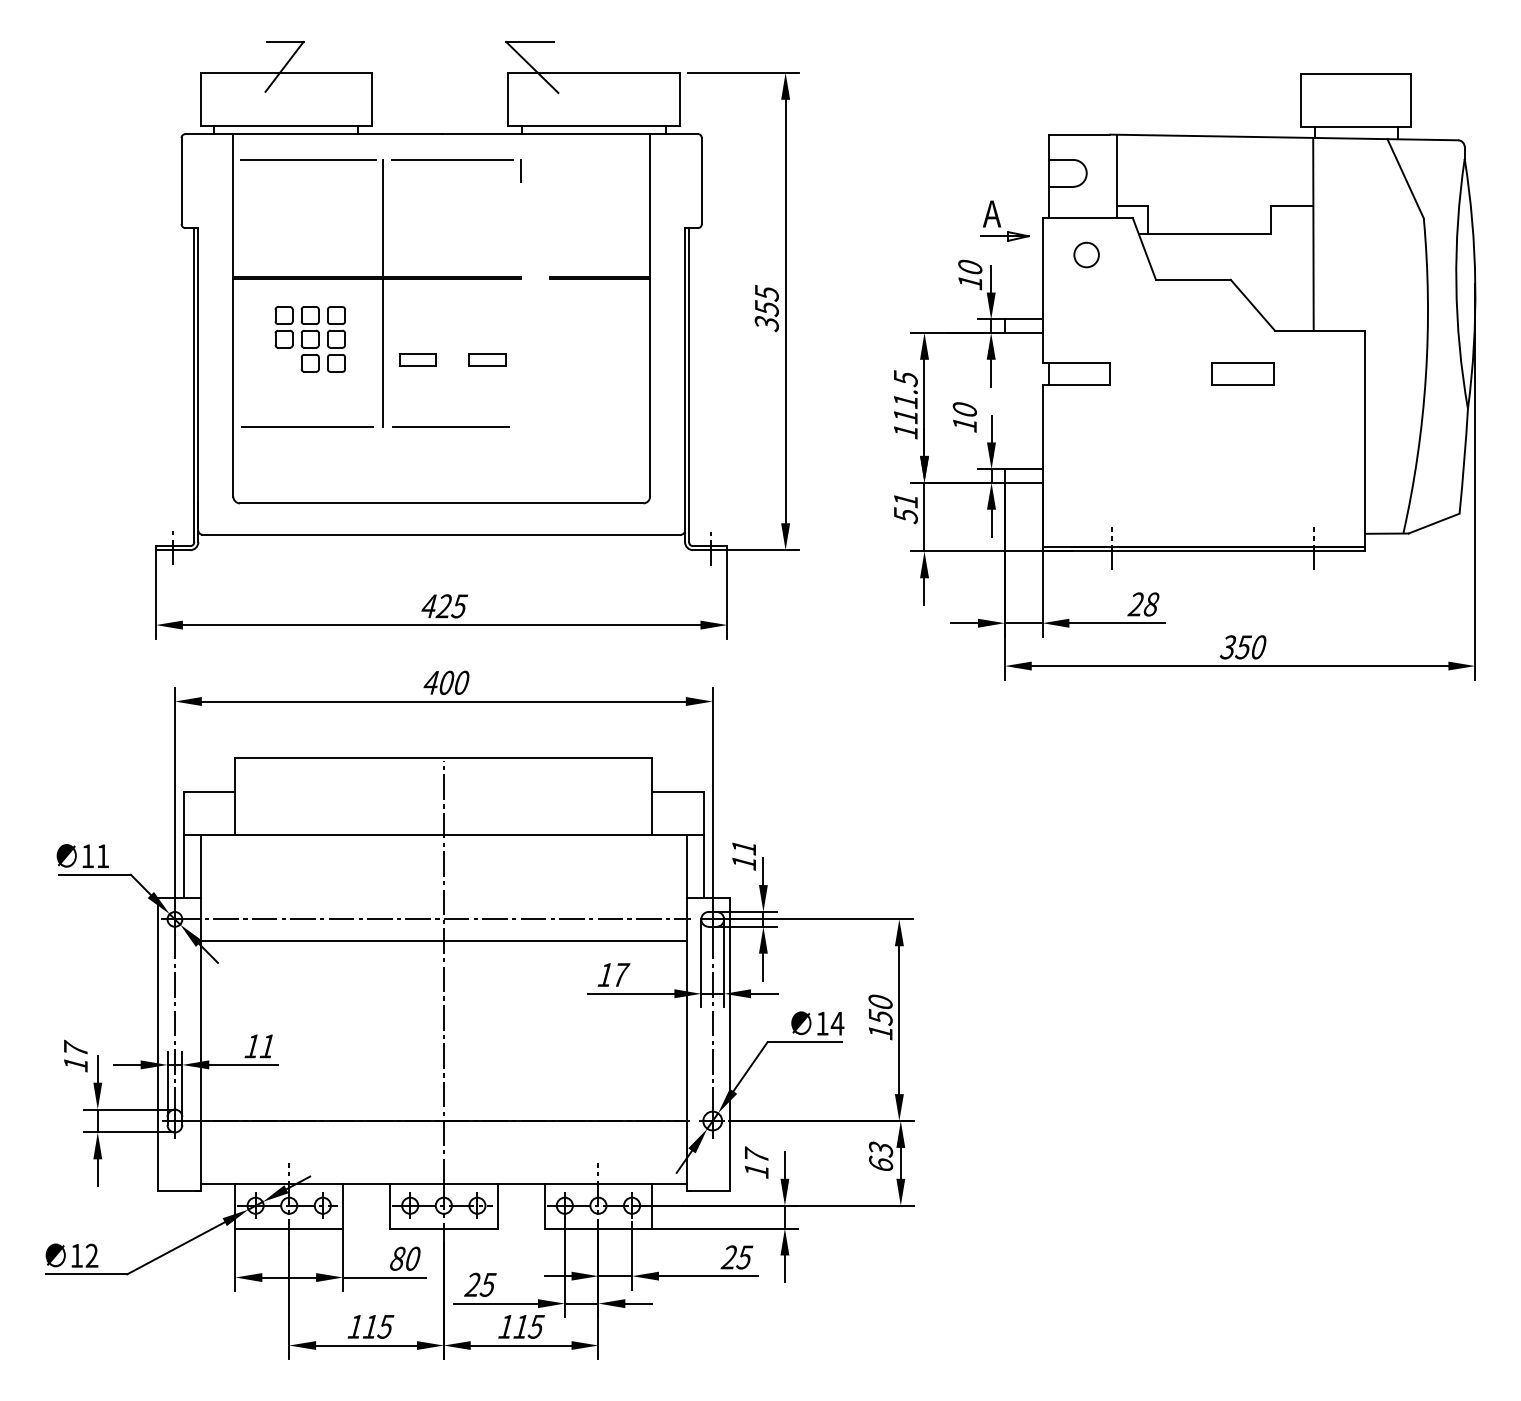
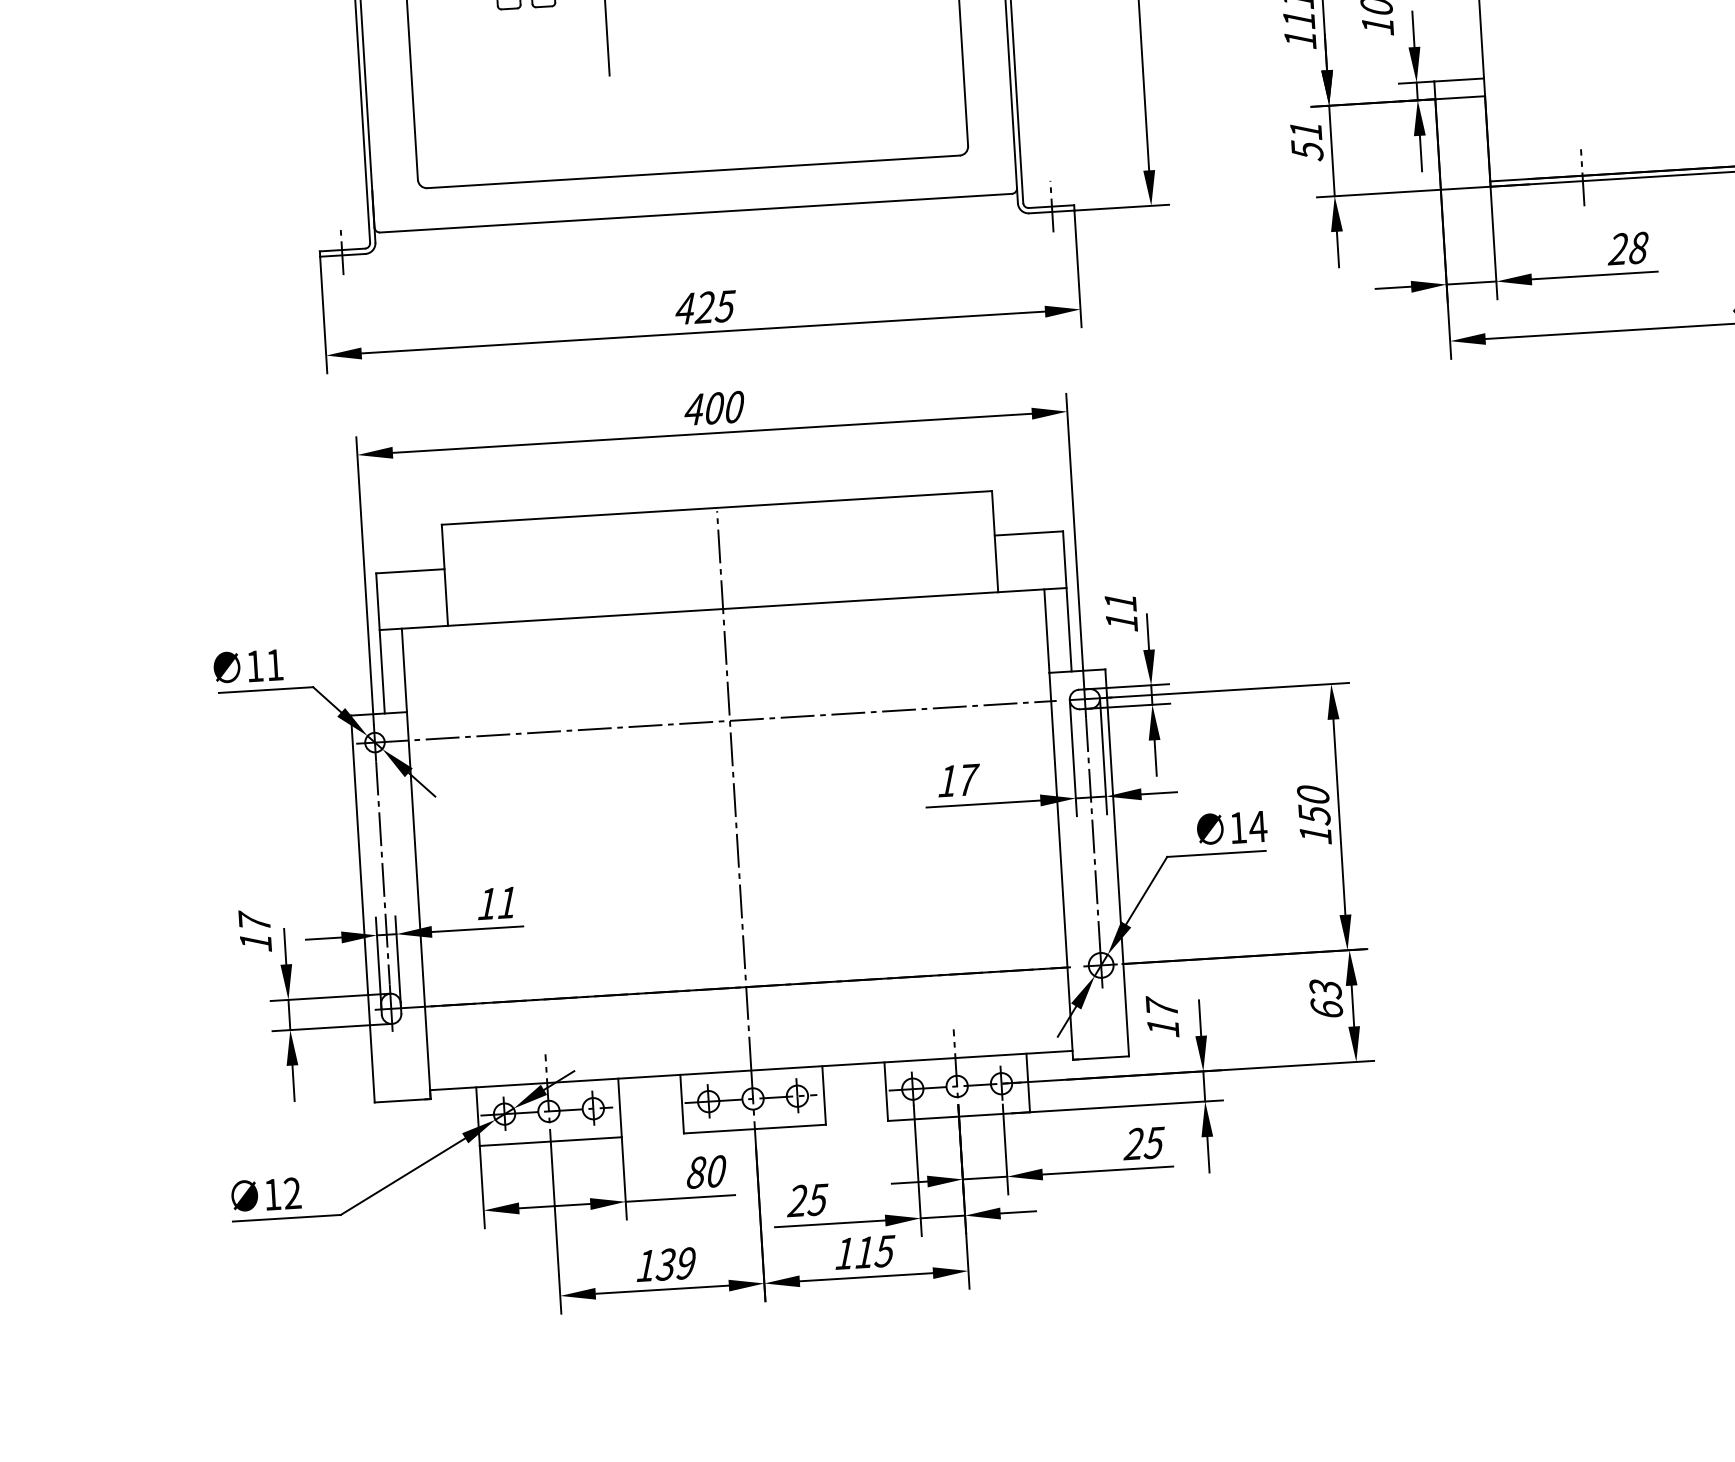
line: (306, 426) -> (508, 81), removed
line: (450, 426) -> (698, 69), removed
line: (443, 940) -> (731, 748), removed
text: (378, 1326) -> (676, 1263), 115 -> 139

